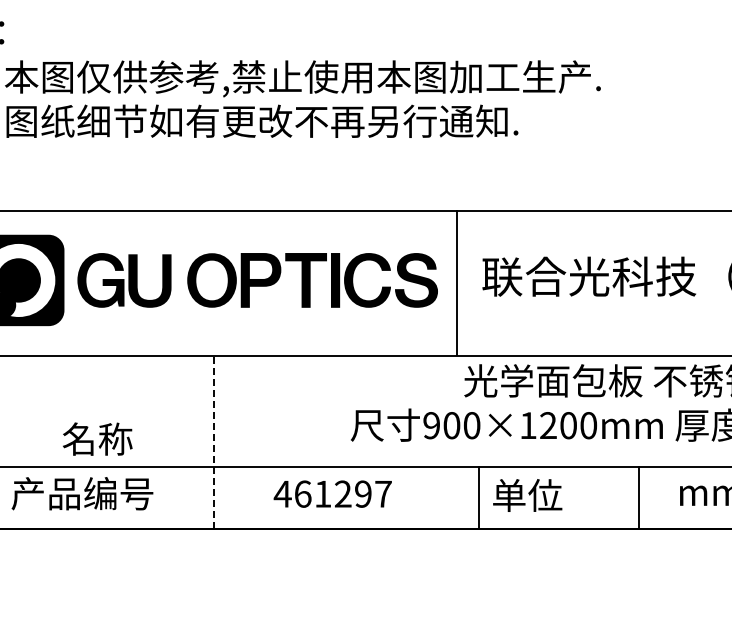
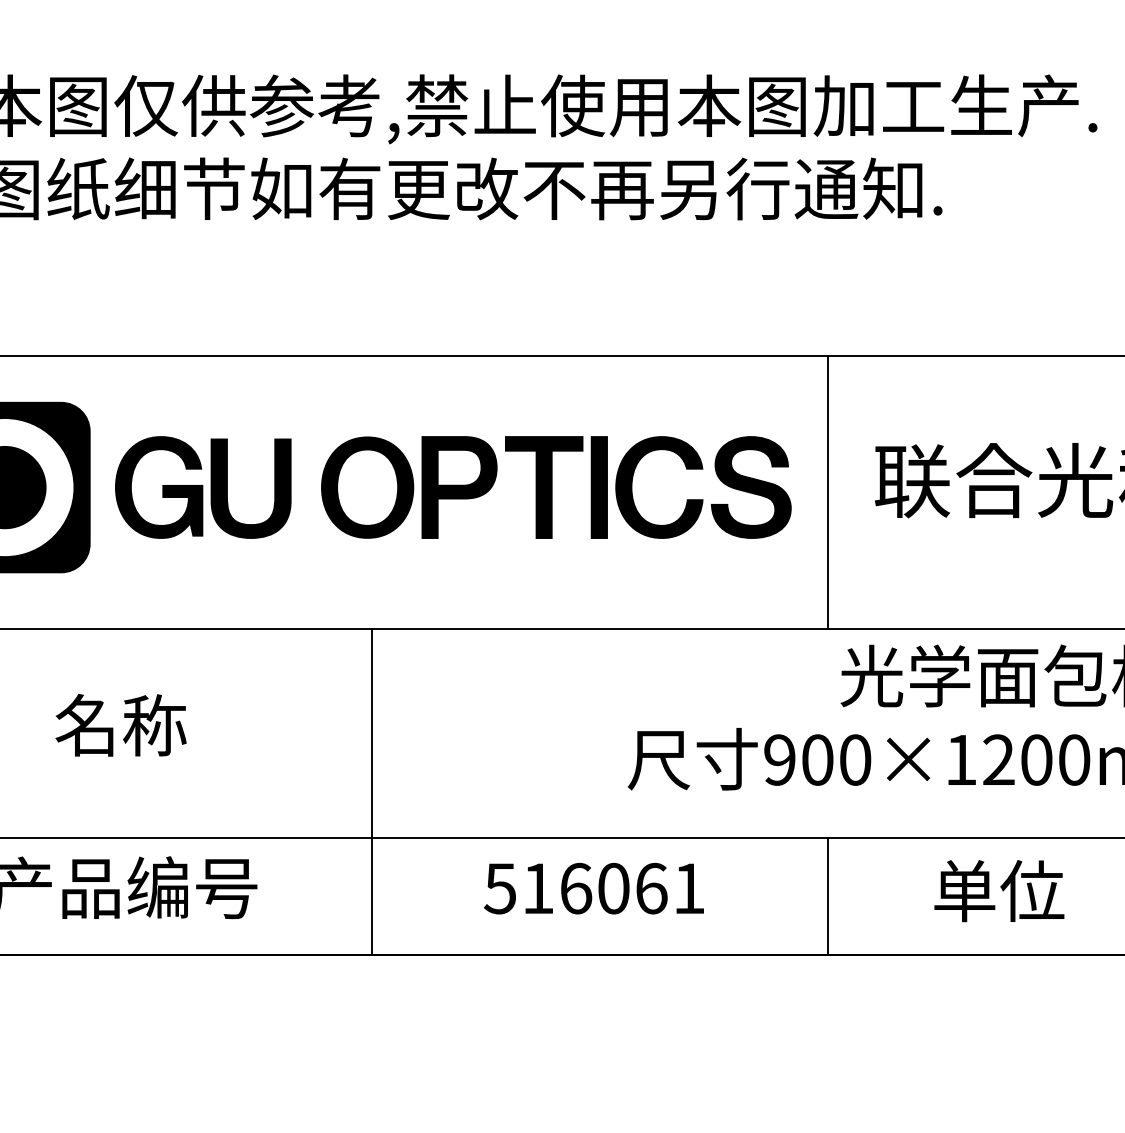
text: (97, 438) -> (120, 724), moved
line: (214, 442) -> (372, 791), dashed -> solid
text: (332, 493) -> (593, 887), 461297 -> 516061
text: (527, 495) -> (998, 891), moved
line: (479, 498) -> (828, 896), moved

